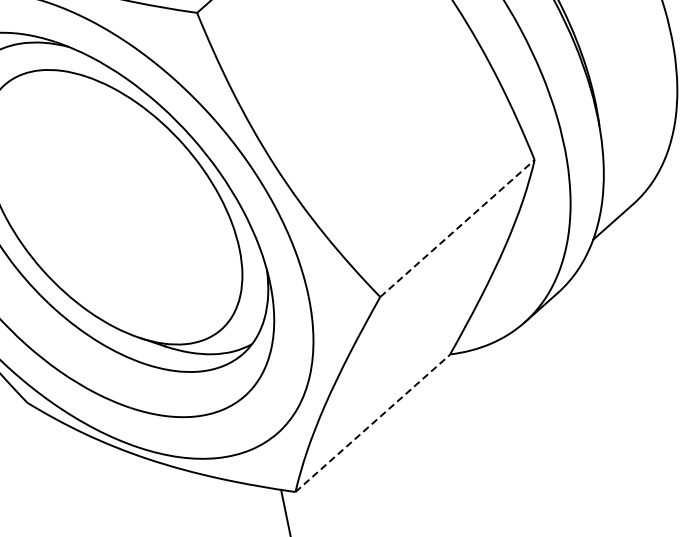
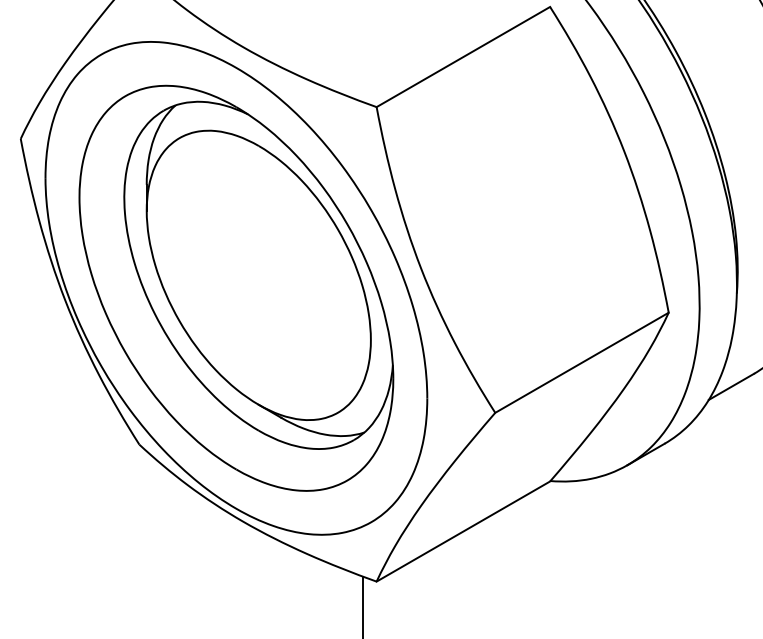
line: (457, 228) -> (582, 362), dashed -> solid
line: (372, 423) -> (463, 531), dashed -> solid

